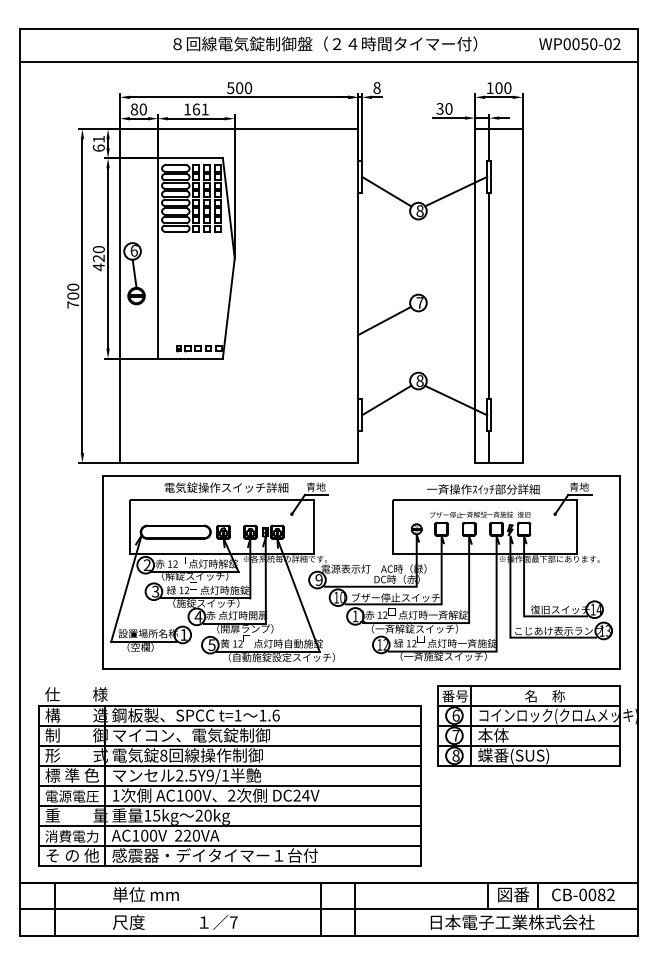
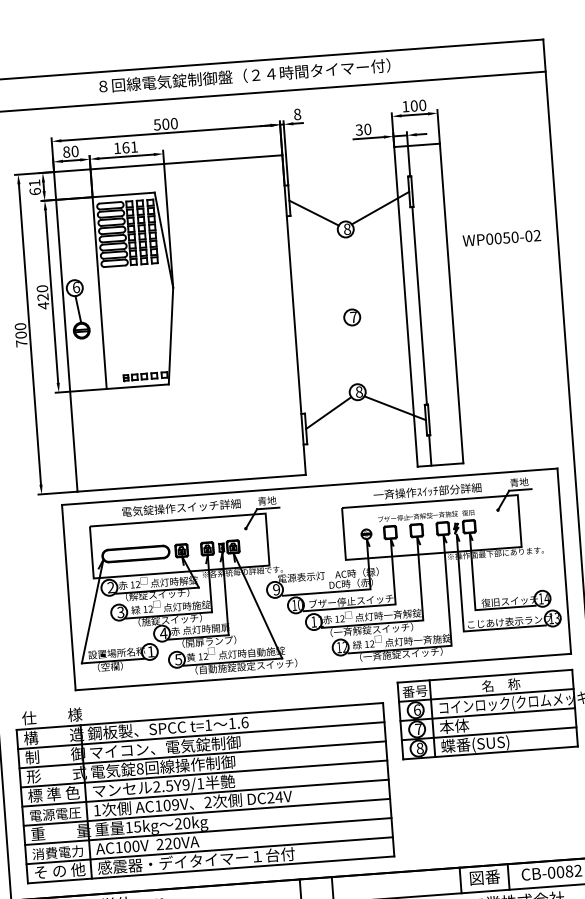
text: (579, 44) -> (501, 238), moved
line: (384, 320) -> (320, 336), removed
text: (197, 795) -> (175, 804), AC100V -> AC109V

